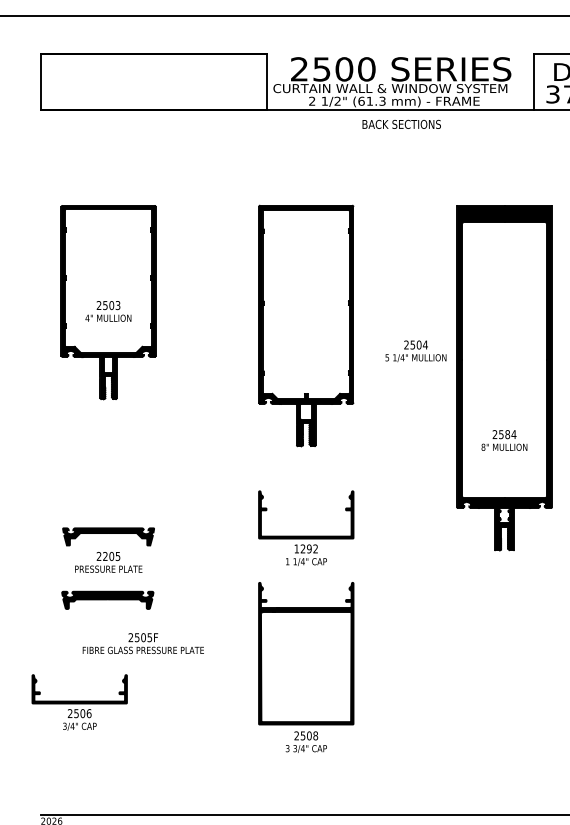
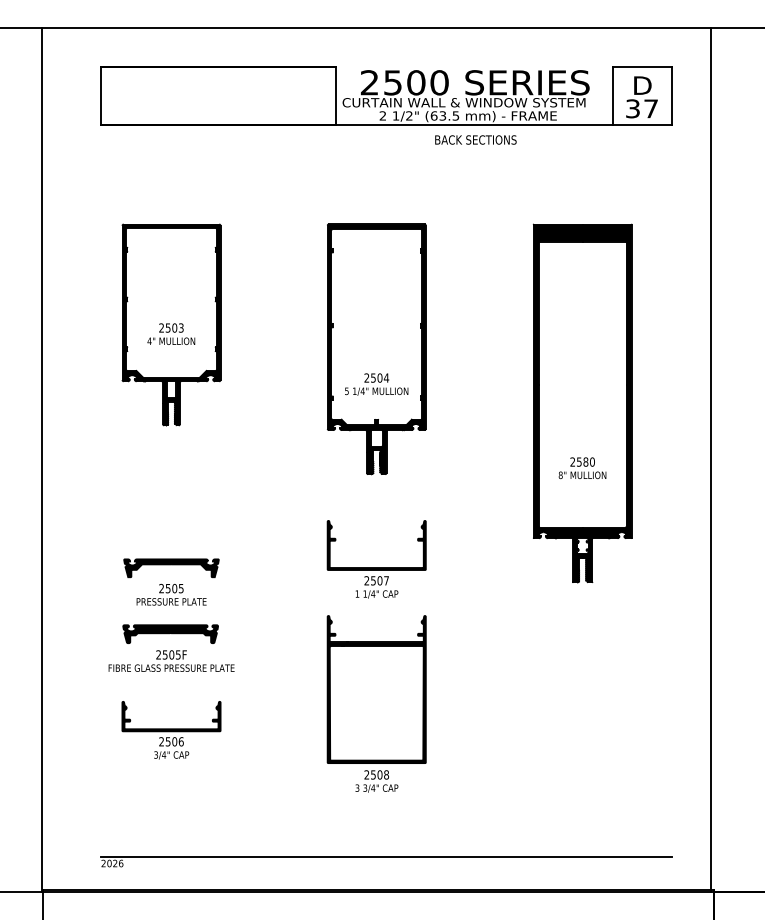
text: (376, 100) -> (449, 115), (61.3 -> (63.5
text: (415, 351) -> (376, 384), moved
text: (514, 434) -> (592, 461), 2584 -> 2580
text: (306, 548) -> (376, 580), 1292 -> 2507
text: (104, 556) -> (167, 588), 2205 -> 2505
text: (143, 643) -> (171, 660), moved
part: (79, 702) -> (171, 730), moved

